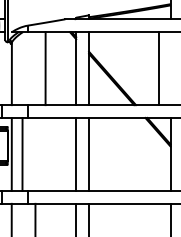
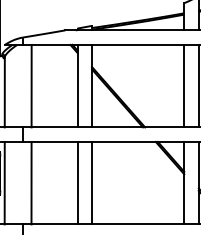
line: (45, 68) -> (31, 85), moved
line: (158, 68) -> (184, 85), moved
line: (22, 154) -> (31, 183), moved

